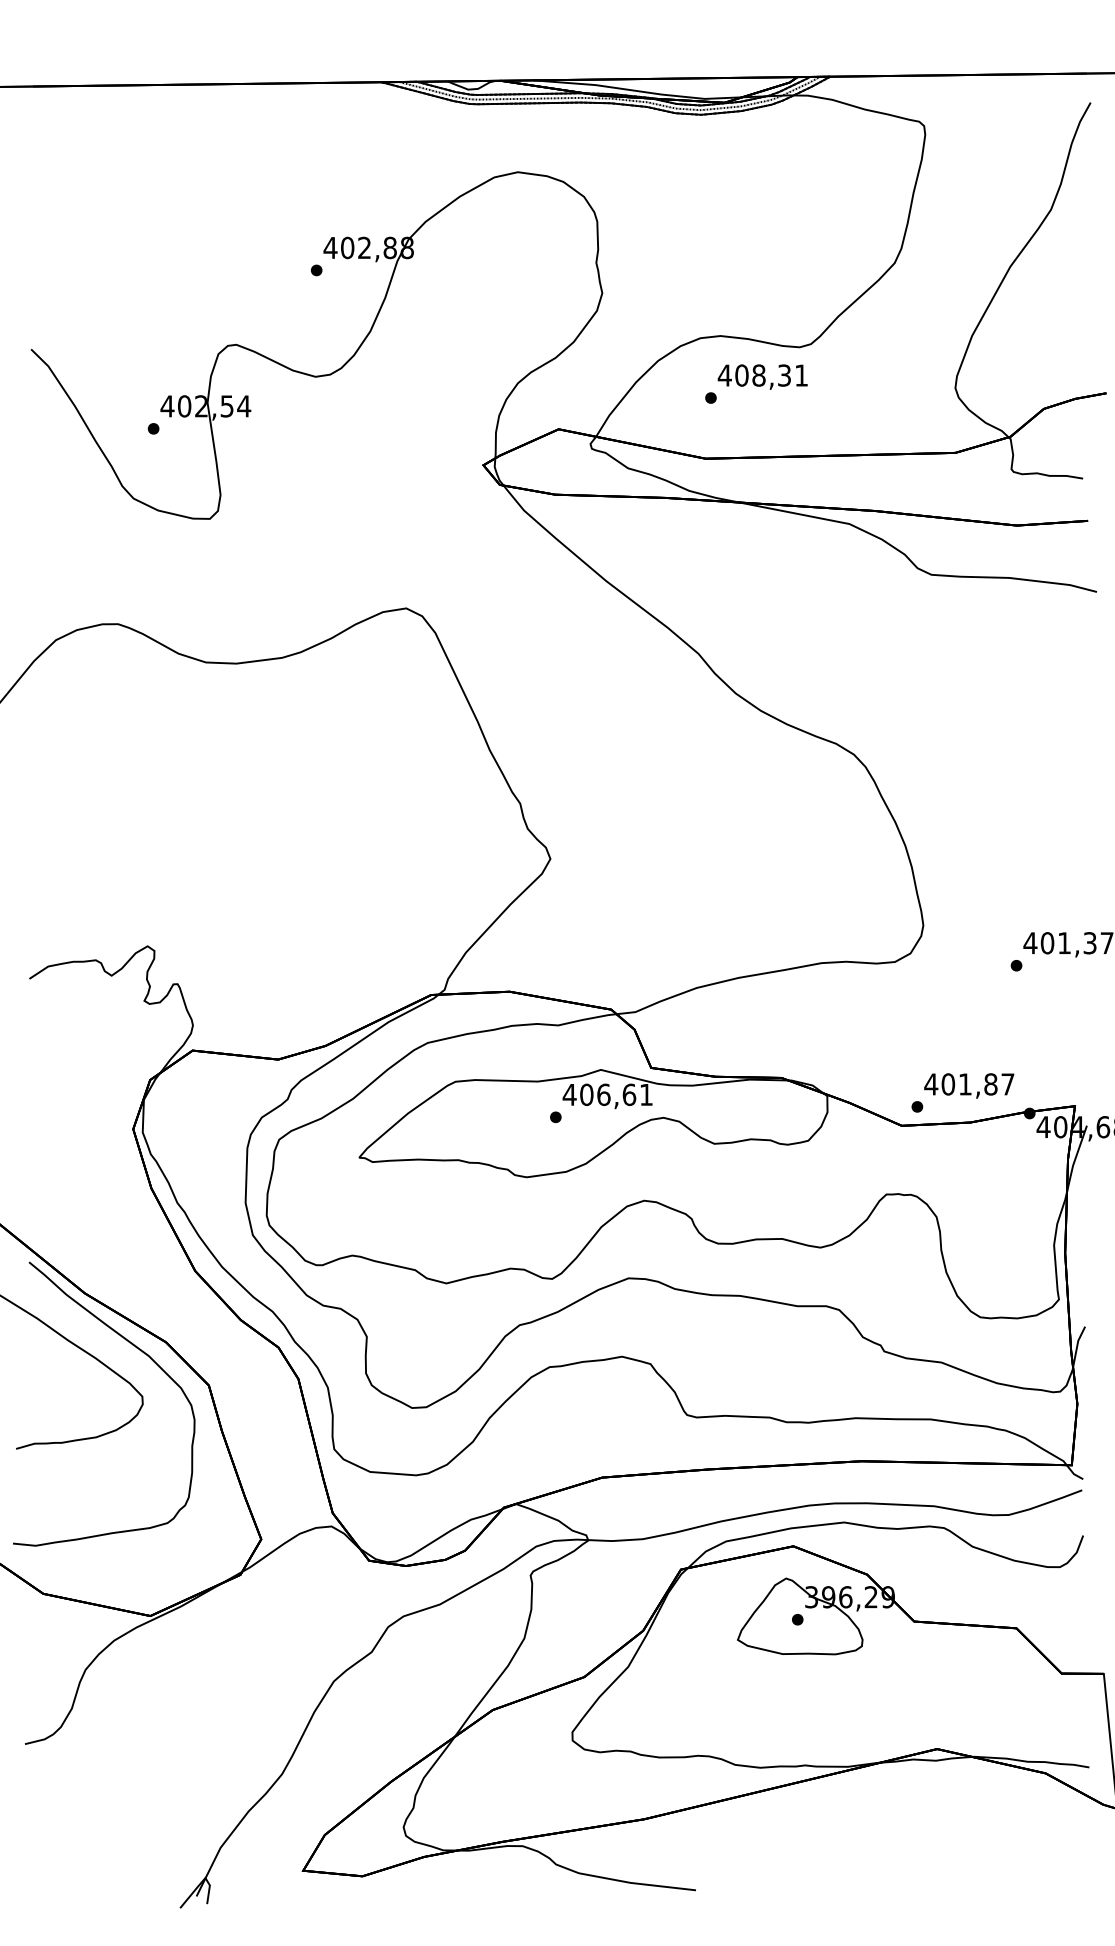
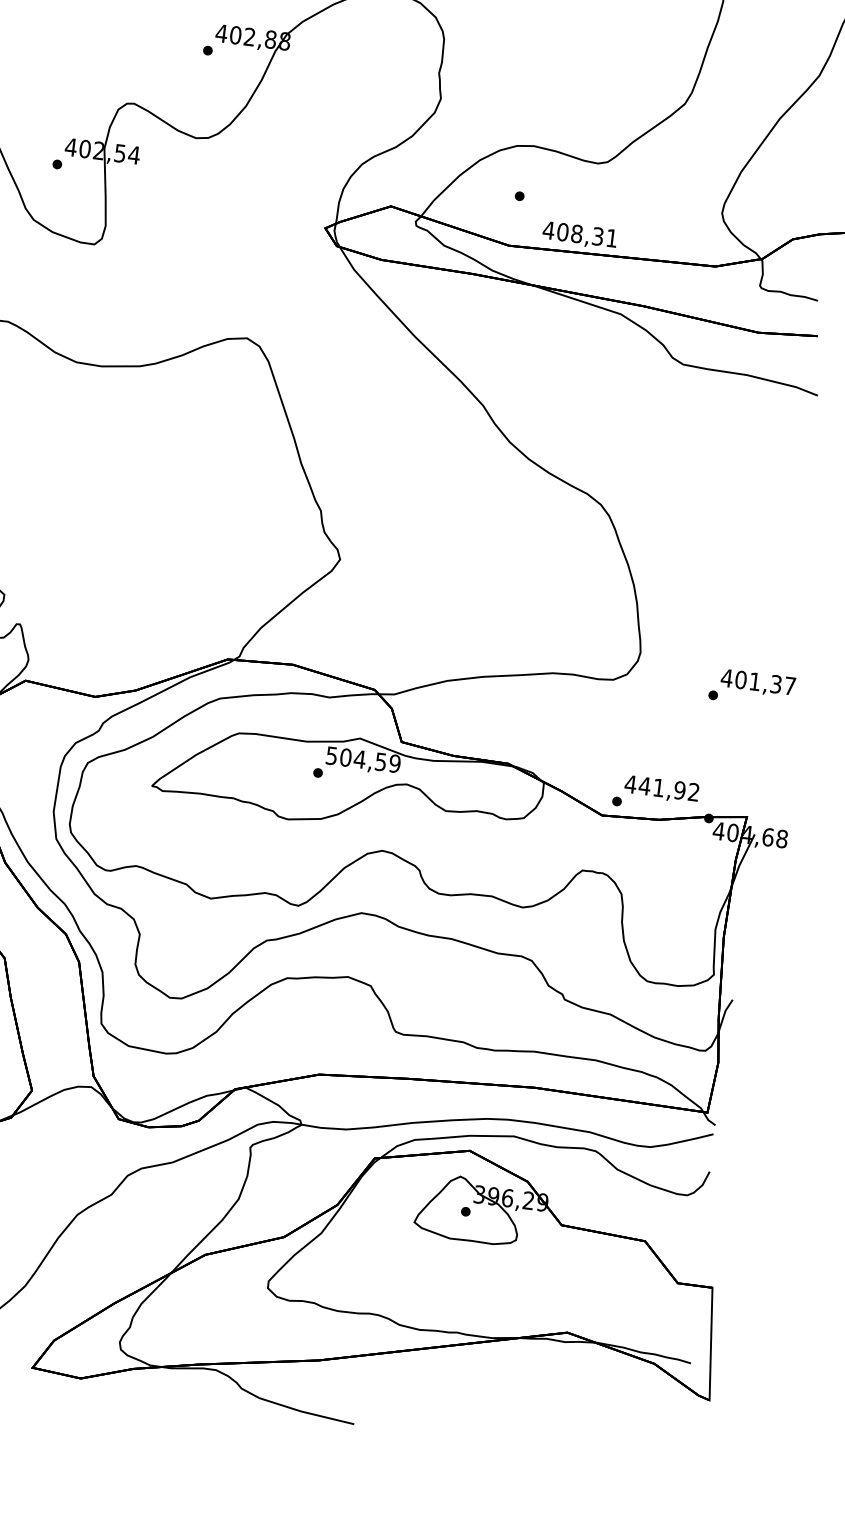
text: (762, 376) -> (579, 235), moved
text: (977, 1084) -> (668, 789), 401,87 -> 441,92
text: (607, 1094) -> (362, 759), 406,61 -> 504,59

